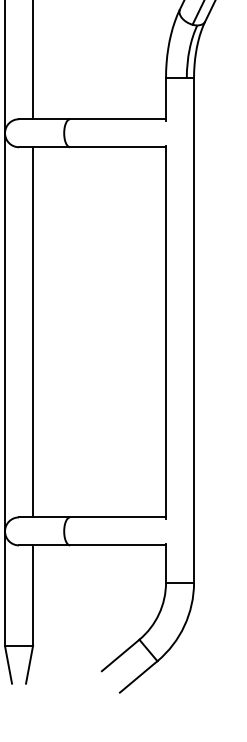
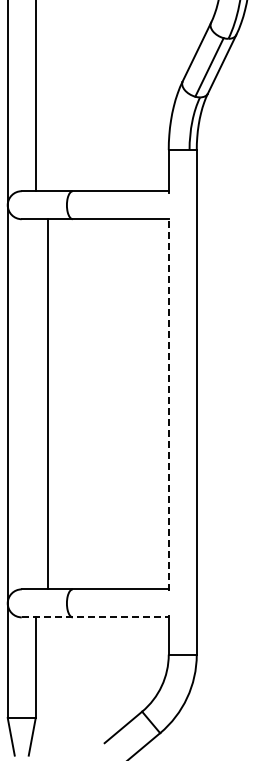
line: (165, 331) -> (168, 403), solid -> dashed
line: (32, 332) -> (47, 404), moved
line: (92, 545) -> (95, 617), solid -> dashed

